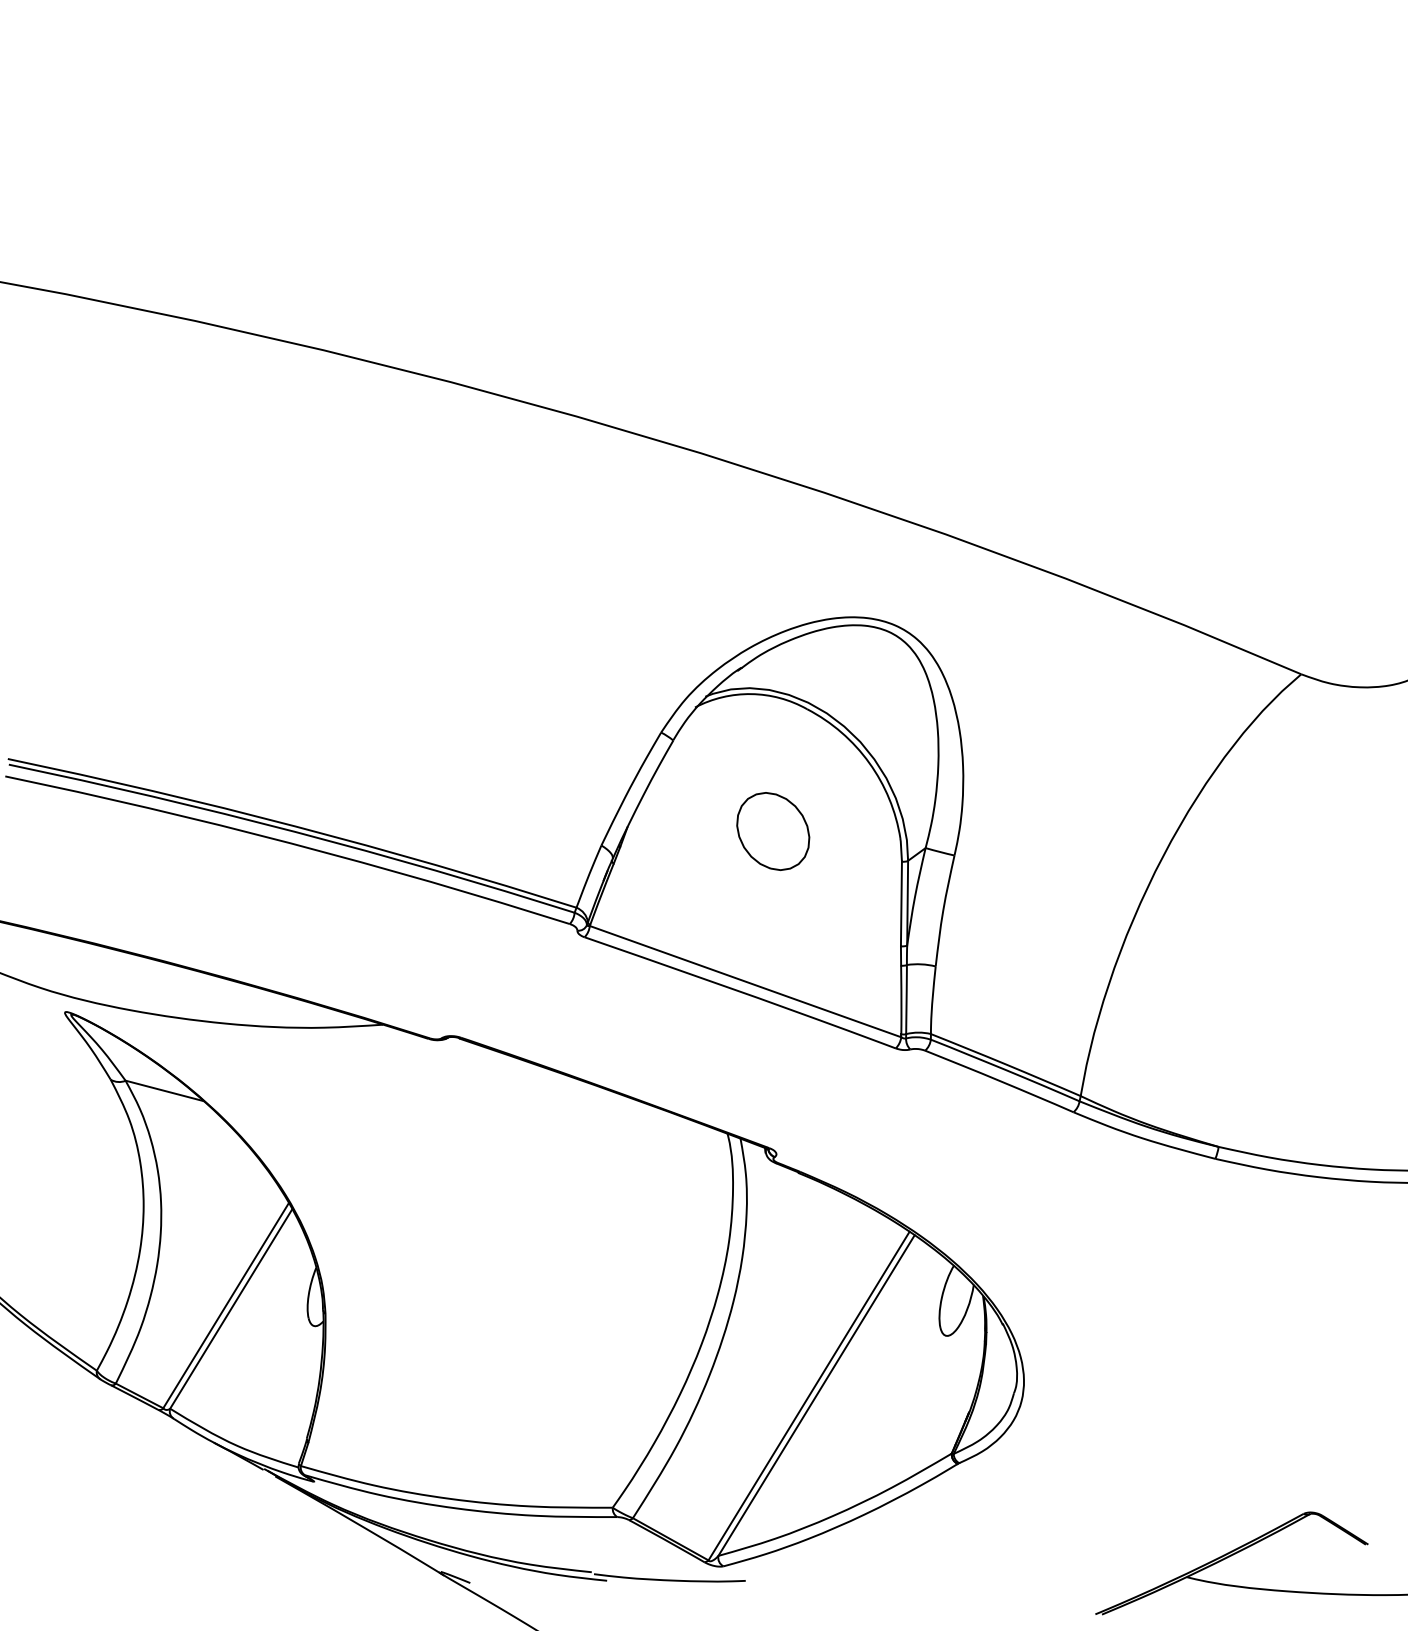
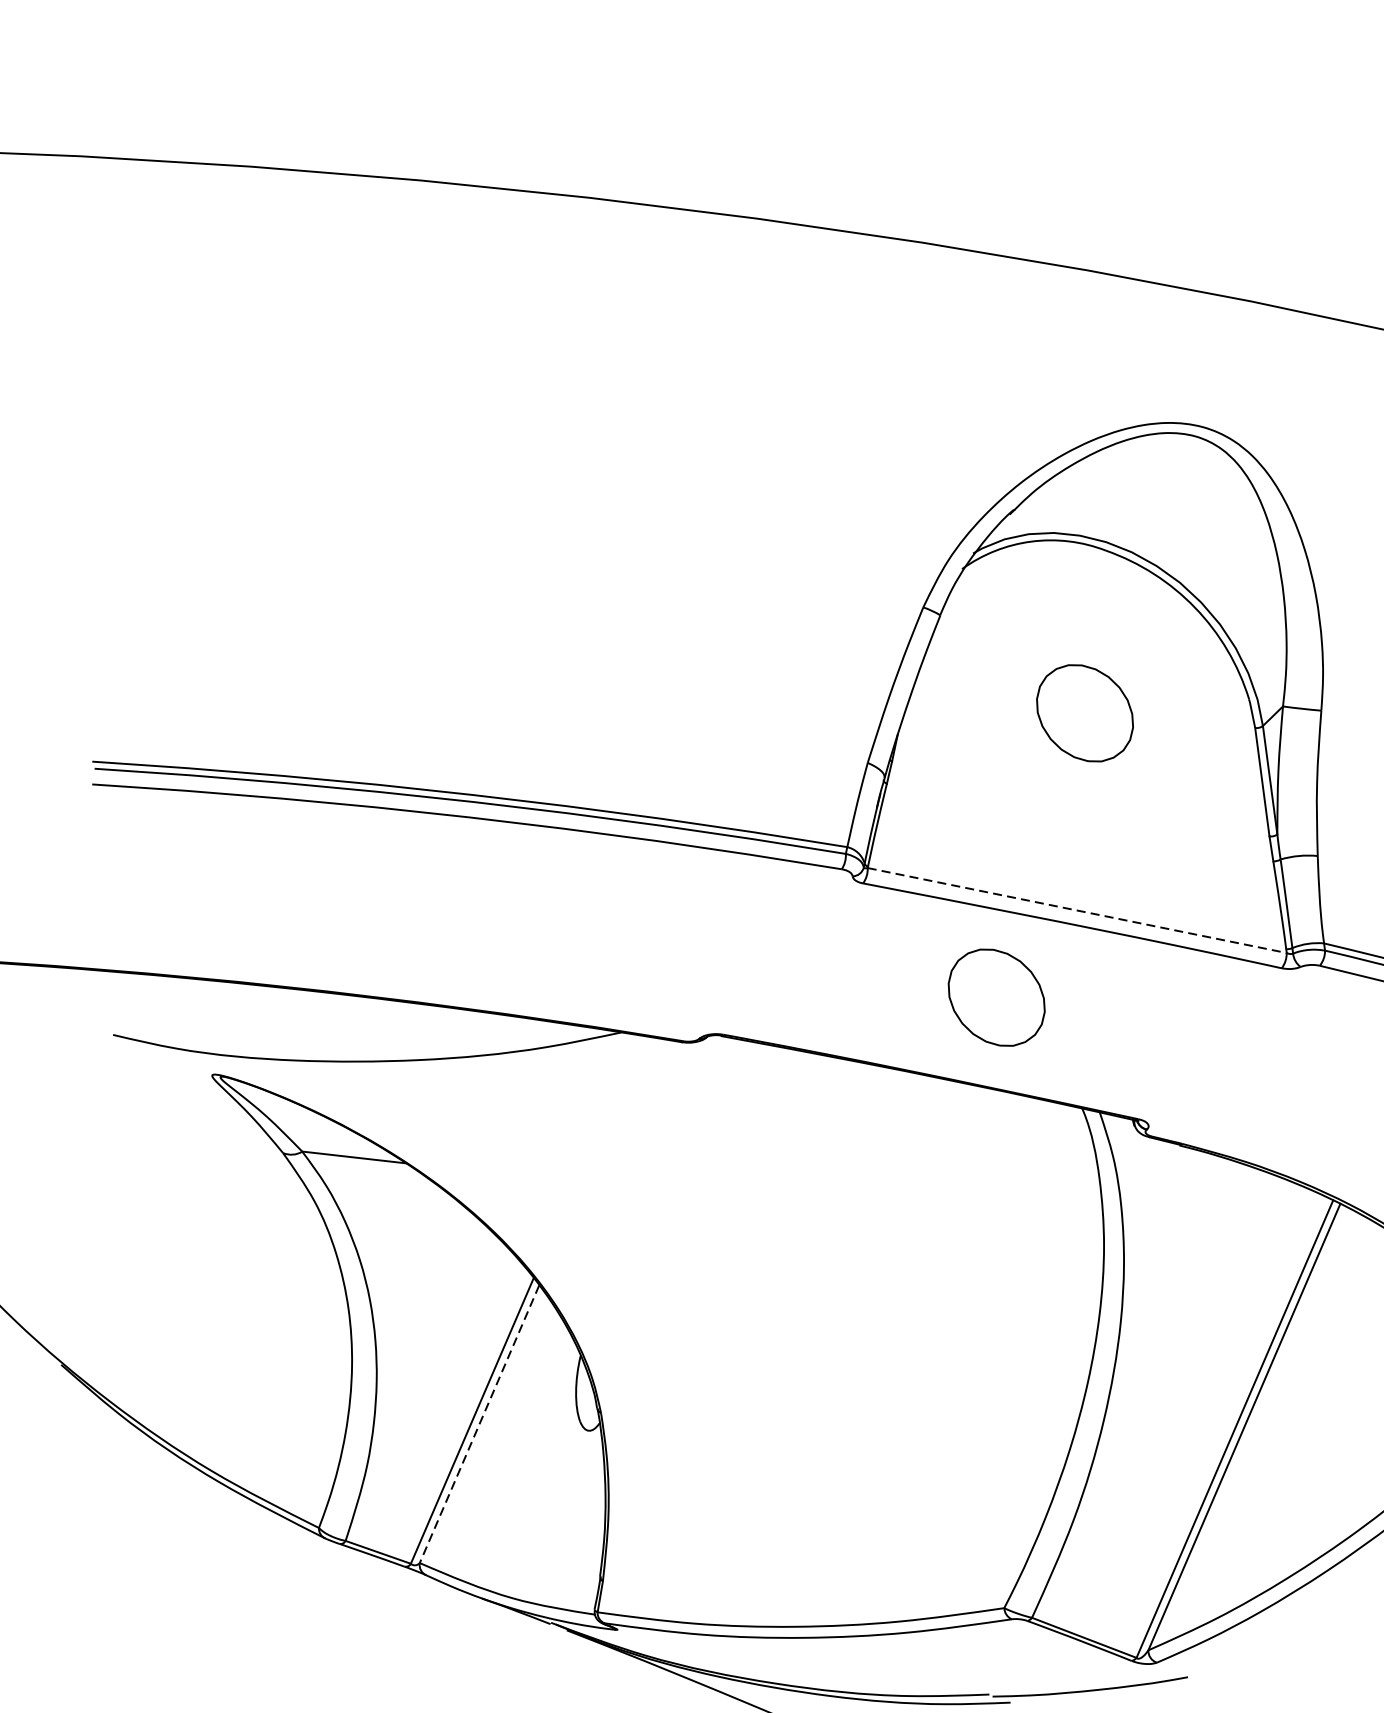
line: (746, 981) -> (1078, 910), solid -> dashed
part: (674, 1039) -> (996, 997), added
line: (231, 1308) -> (479, 1423), solid -> dashed

